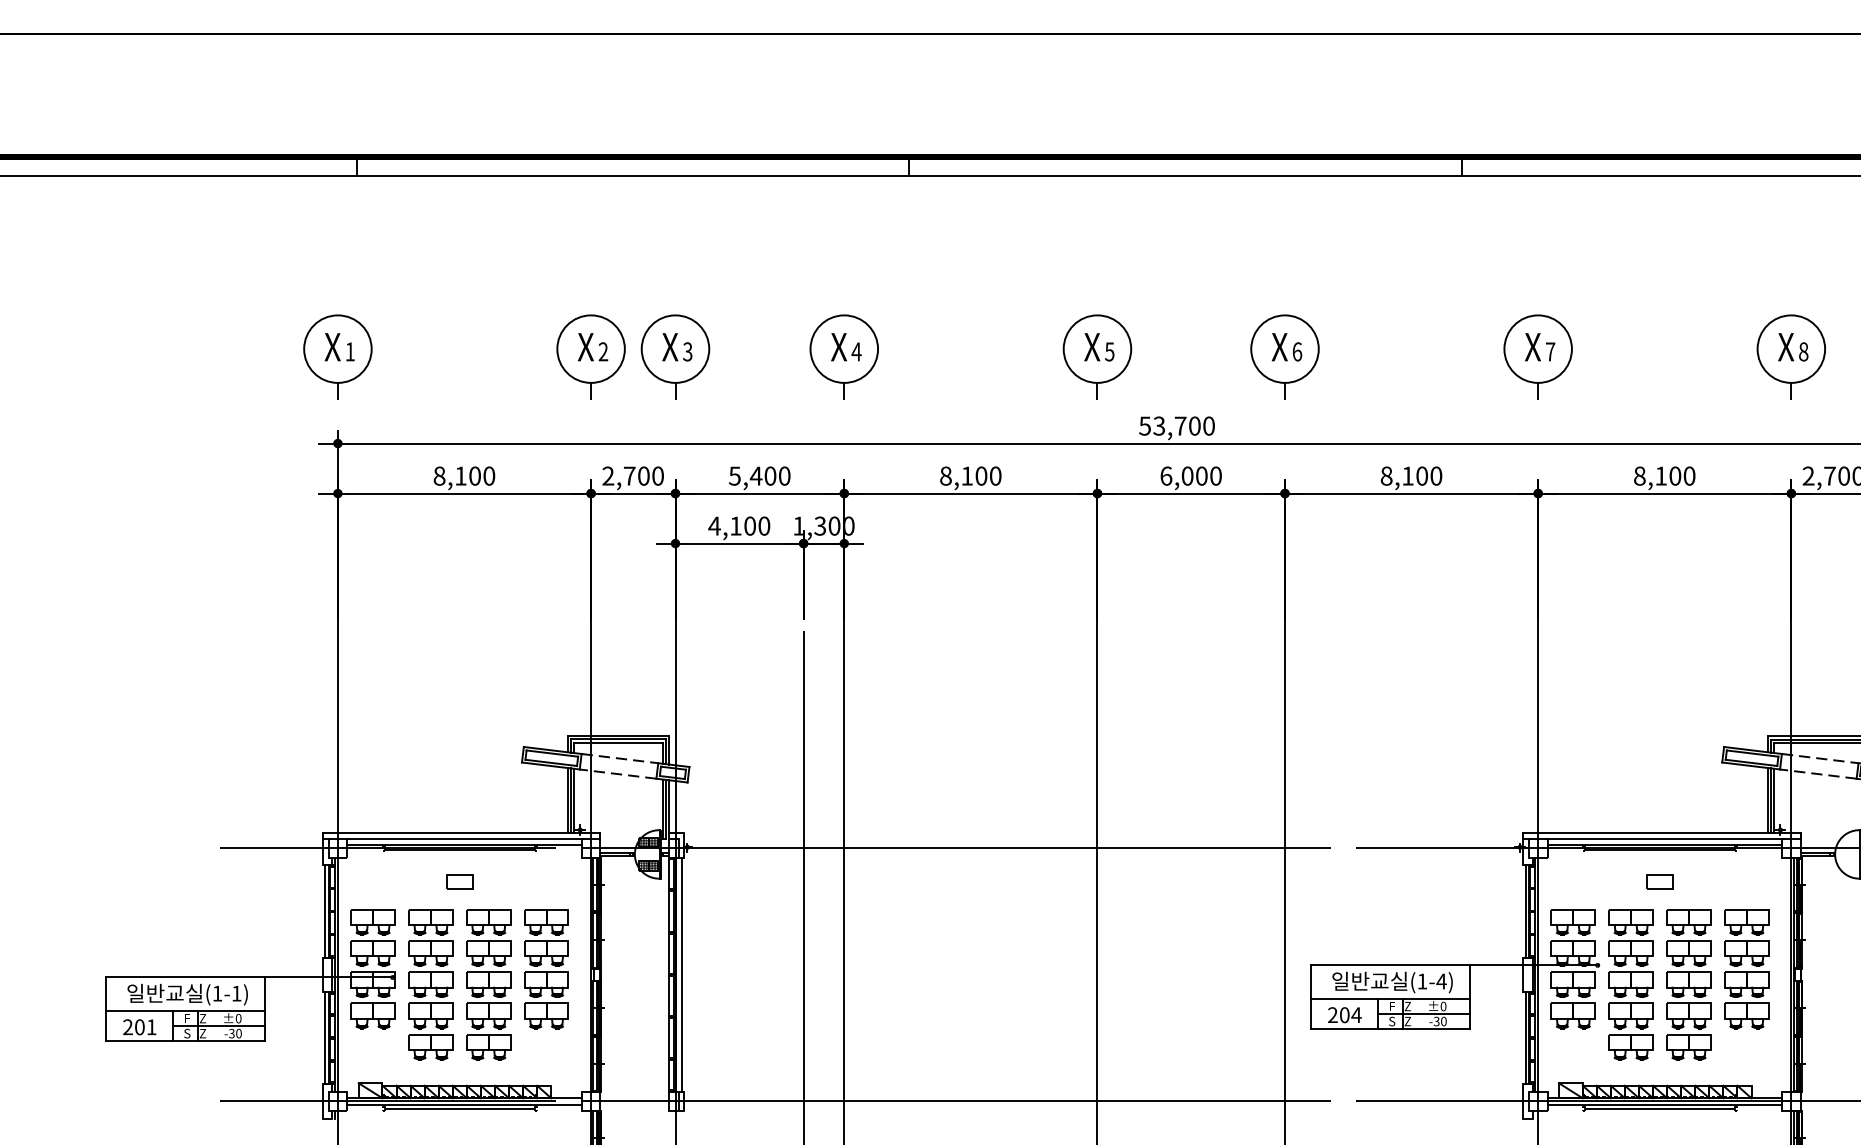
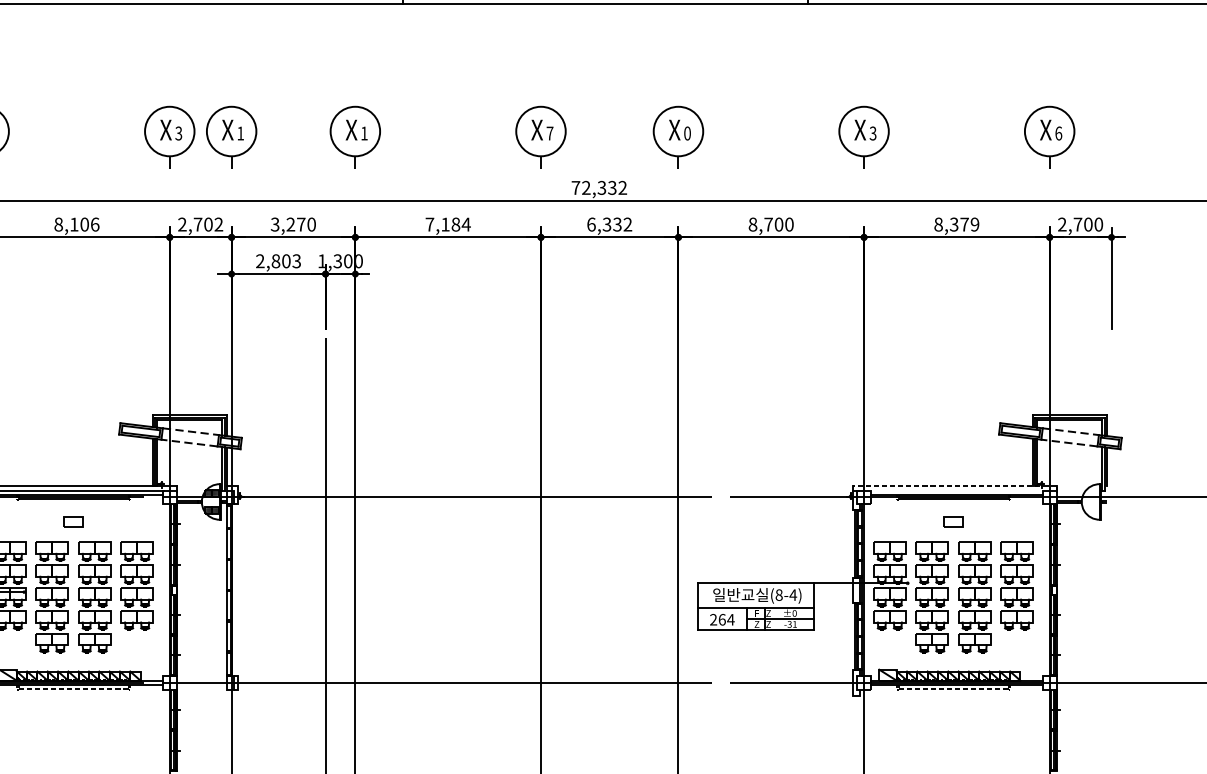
text: (603, 351) -> (178, 133), 2 -> 3
text: (687, 351) -> (240, 133), 3 -> 1
text: (856, 351) -> (364, 133), 4 -> 1
text: (1109, 351) -> (549, 133), 5 -> 7
text: (1297, 351) -> (687, 133), 6 -> 0
text: (1550, 351) -> (873, 133), 7 -> 3
text: (1803, 351) -> (1058, 133), 8 -> 6
text: (1176, 425) -> (598, 187), 53,700 -> 72,332
text: (489, 475) -> (95, 224), 8,100 -> 8,106
text: (657, 475) -> (218, 224), 2,700 -> 2,702
text: (752, 475) -> (288, 224), 5,400 -> 3,270
text: (970, 475) -> (447, 224), 8,100 -> 7,184
text: (1201, 475) -> (617, 224), 6,000 -> 6,332
text: (1407, 475) -> (768, 224), 8,100 -> 8,700
text: (1675, 475) -> (964, 224), 8,100 -> 8,379
text: (739, 525) -> (278, 260), 4,100 -> 2,803
line: (1661, 833) -> (954, 486), solid -> dashed
line: (1664, 838) -> (956, 490), removed
line: (681, 974) -> (236, 589), removed
text: (1422, 981) -> (779, 595), (1-4) -> (8-4)
text: (1344, 1014) -> (722, 619), 204 -> 264
text: (1392, 1021) -> (757, 624), S -> Z
text: (1443, 1021) -> (794, 624), -30 -> -31
line: (459, 1109) -> (73, 688), solid -> dashed
line: (1659, 1109) -> (953, 688), solid -> dashed

